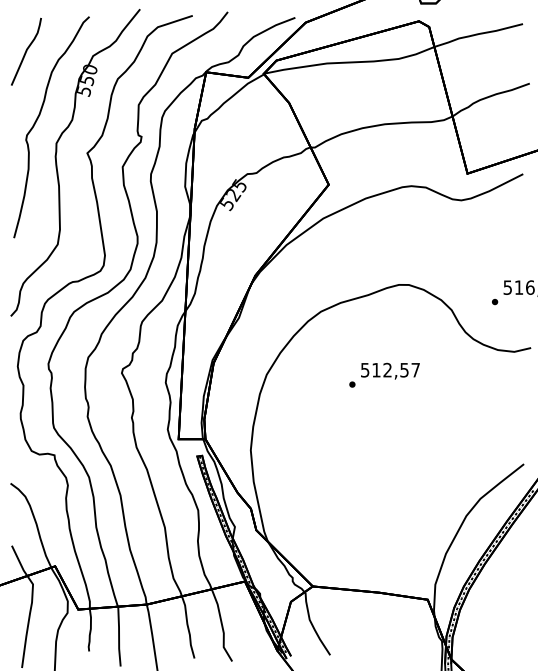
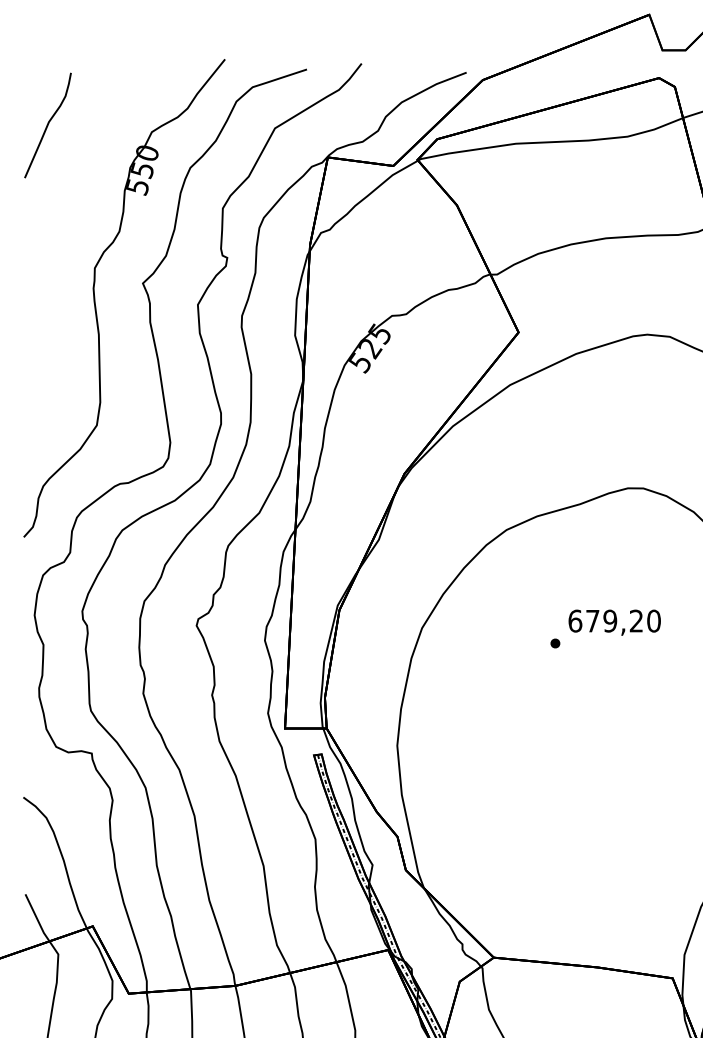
curve: (39, 117) -> (68, 227), removed
text: (390, 369) -> (614, 620), 512,57 -> 679,20

